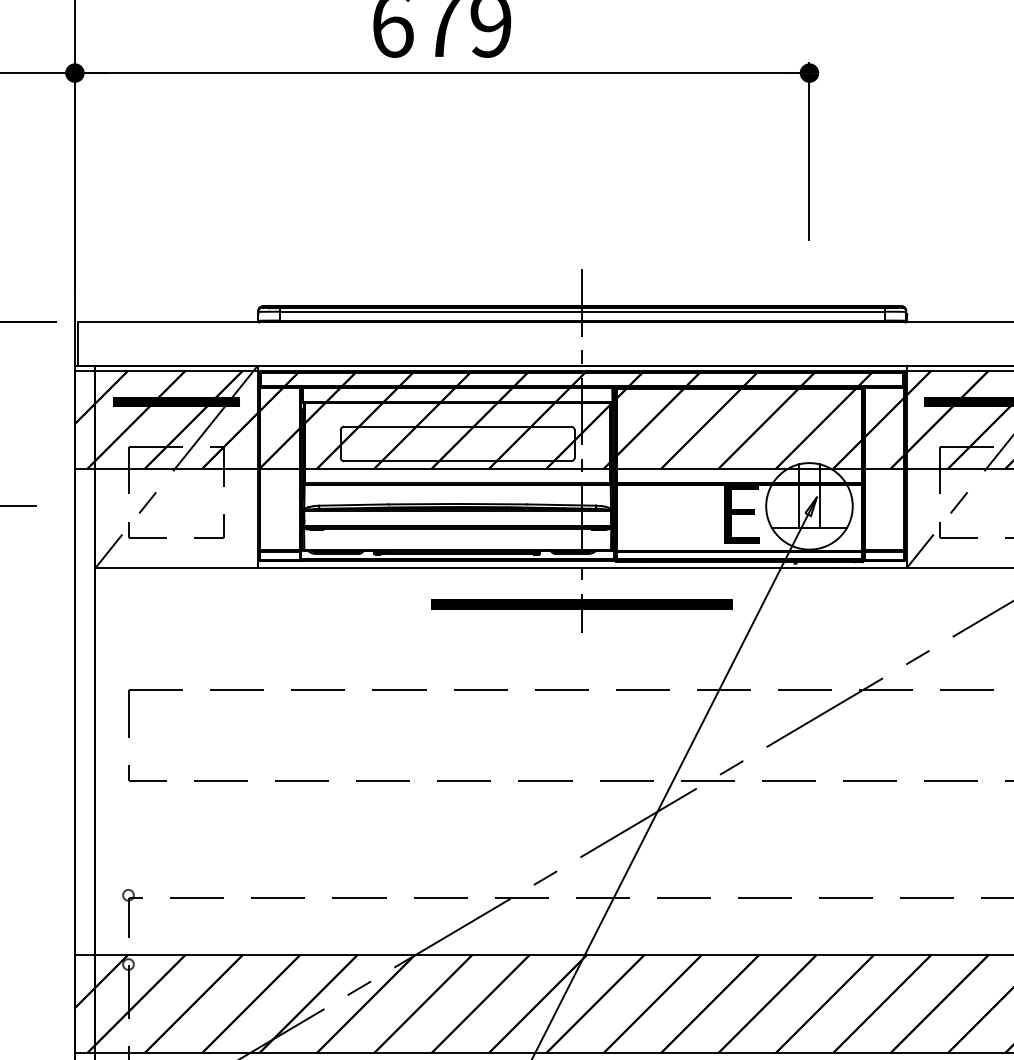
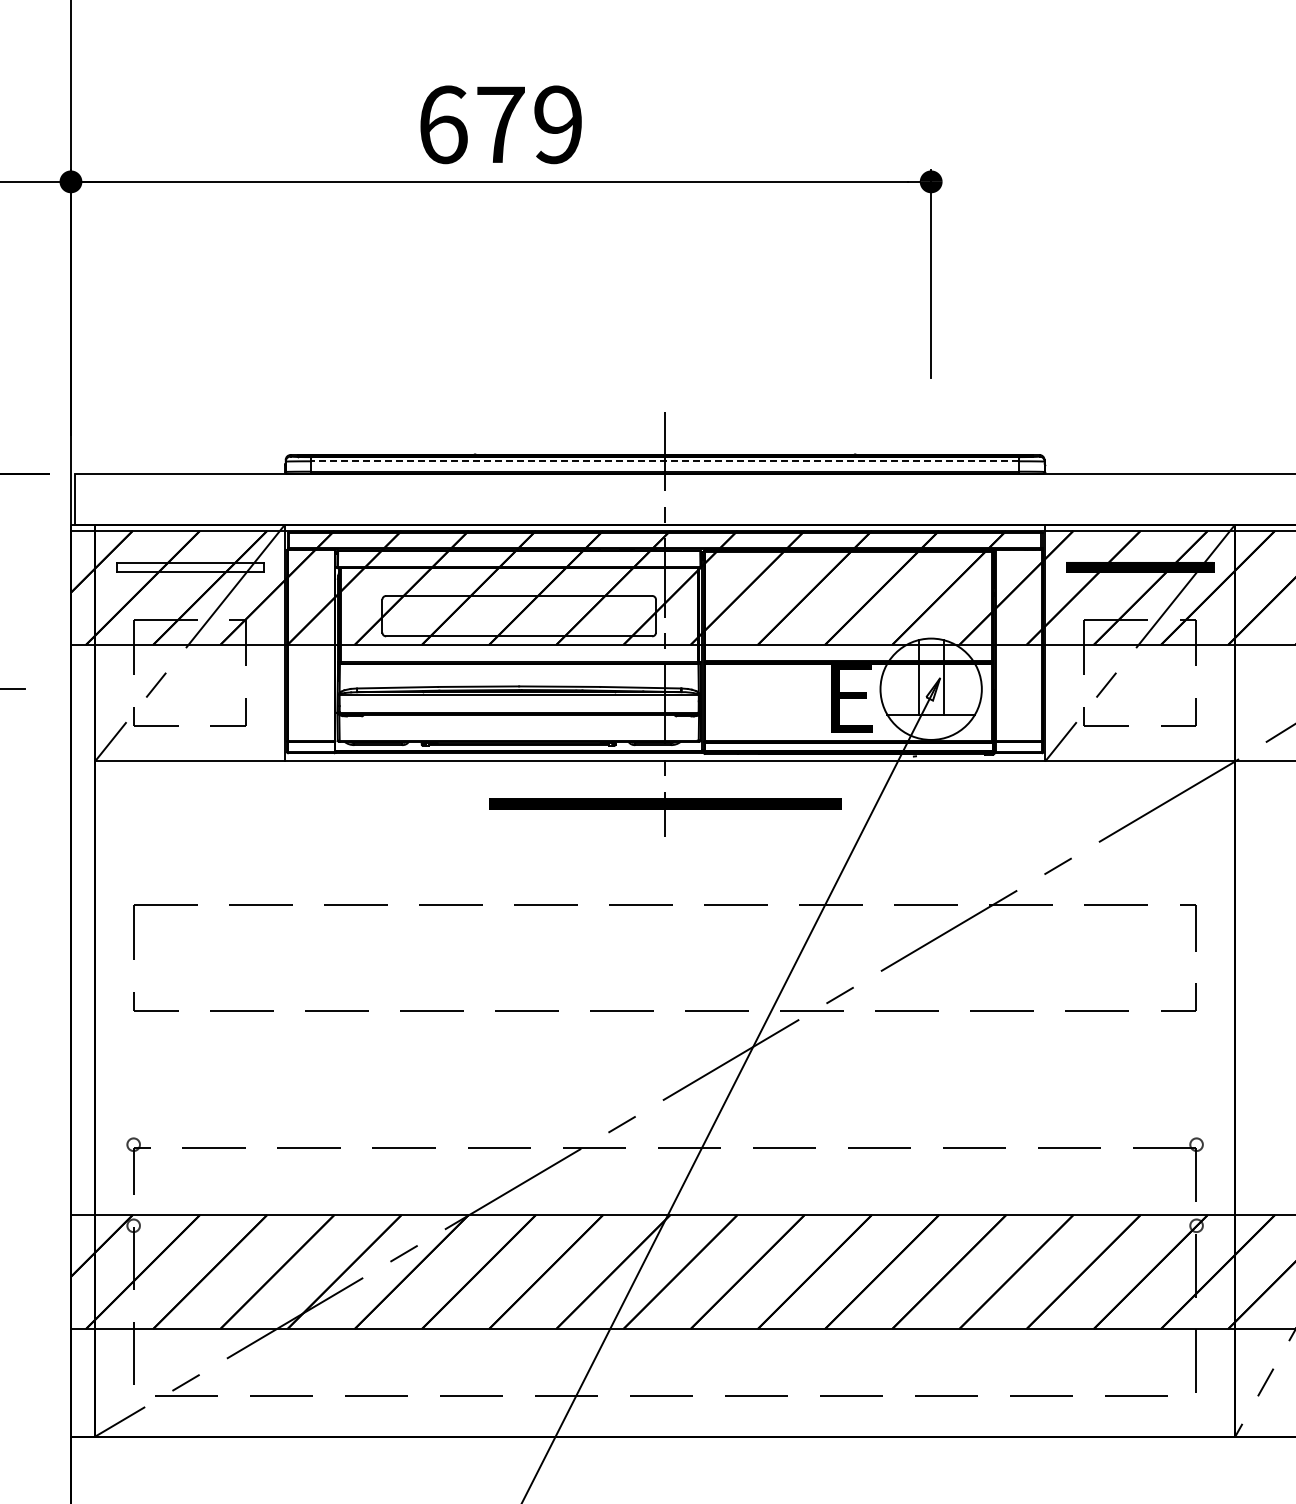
line: (581, 311) -> (664, 461), solid -> dashed
hatch: (176, 402) -> (189, 567), removed

